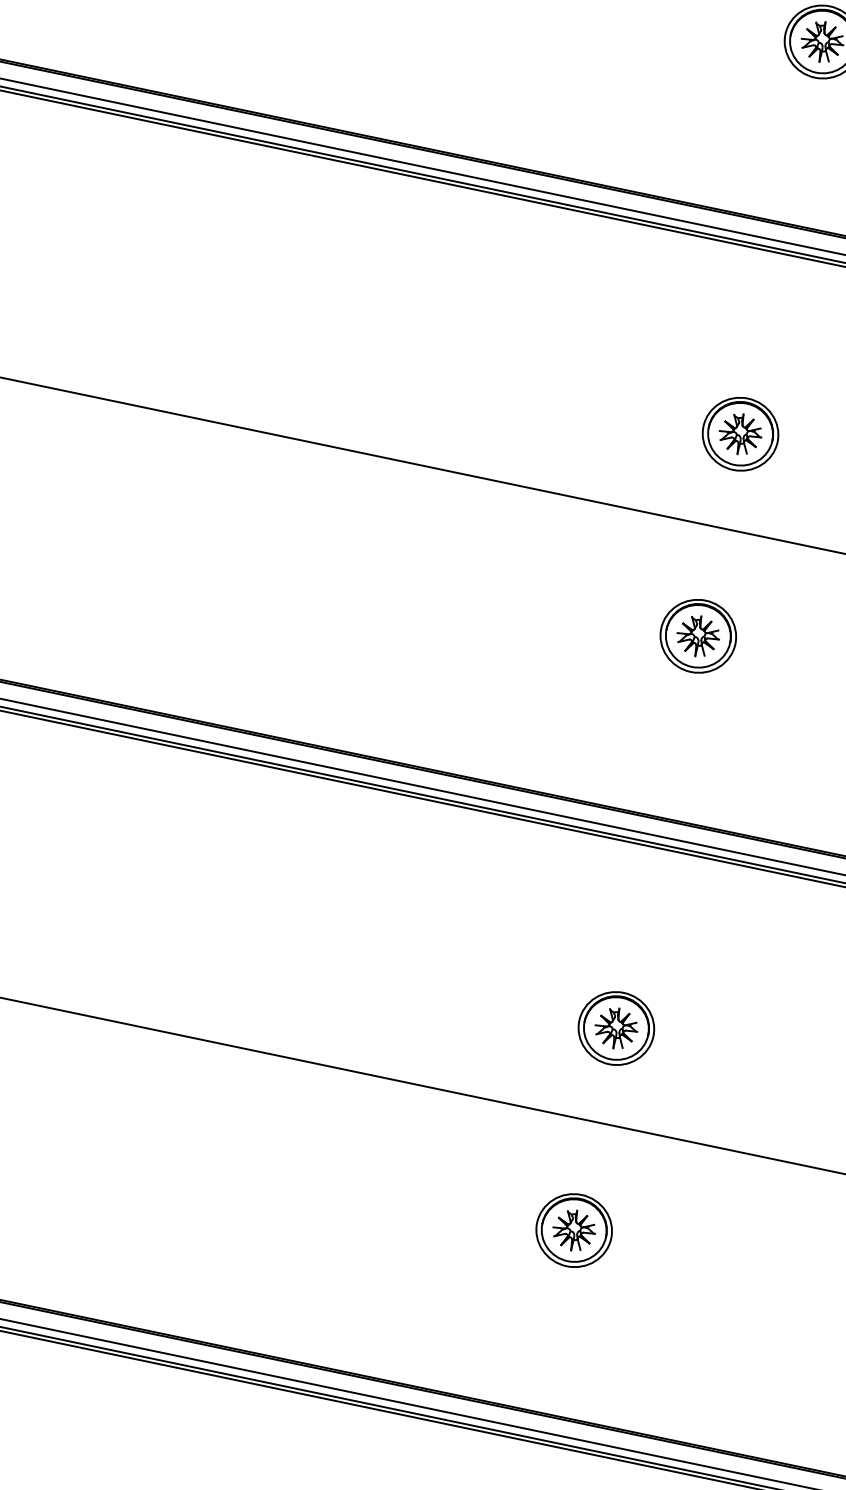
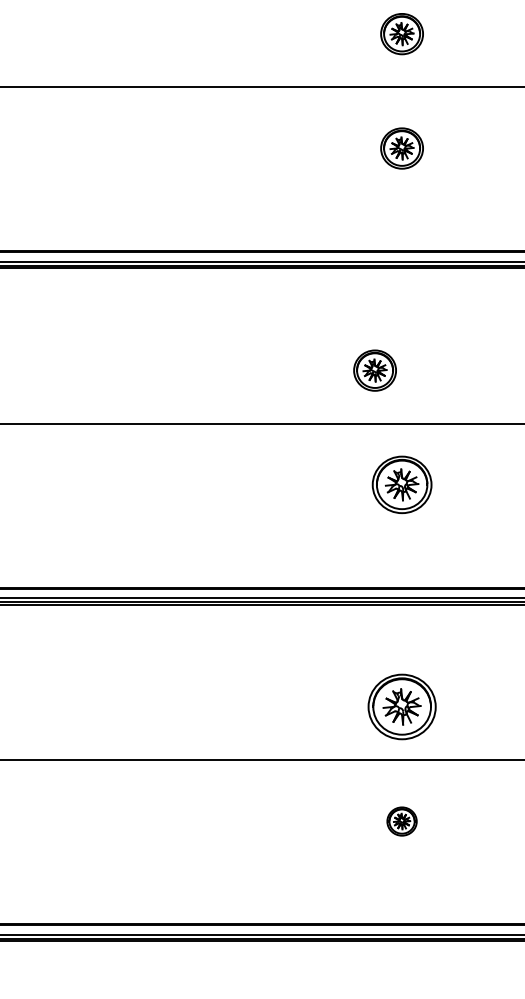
part: (739, 433) -> (374, 370), moved
part: (697, 636) -> (401, 485), size x1.4
part: (615, 1028) -> (401, 707), size x1.6
part: (573, 1230) -> (401, 821), size x0.7

